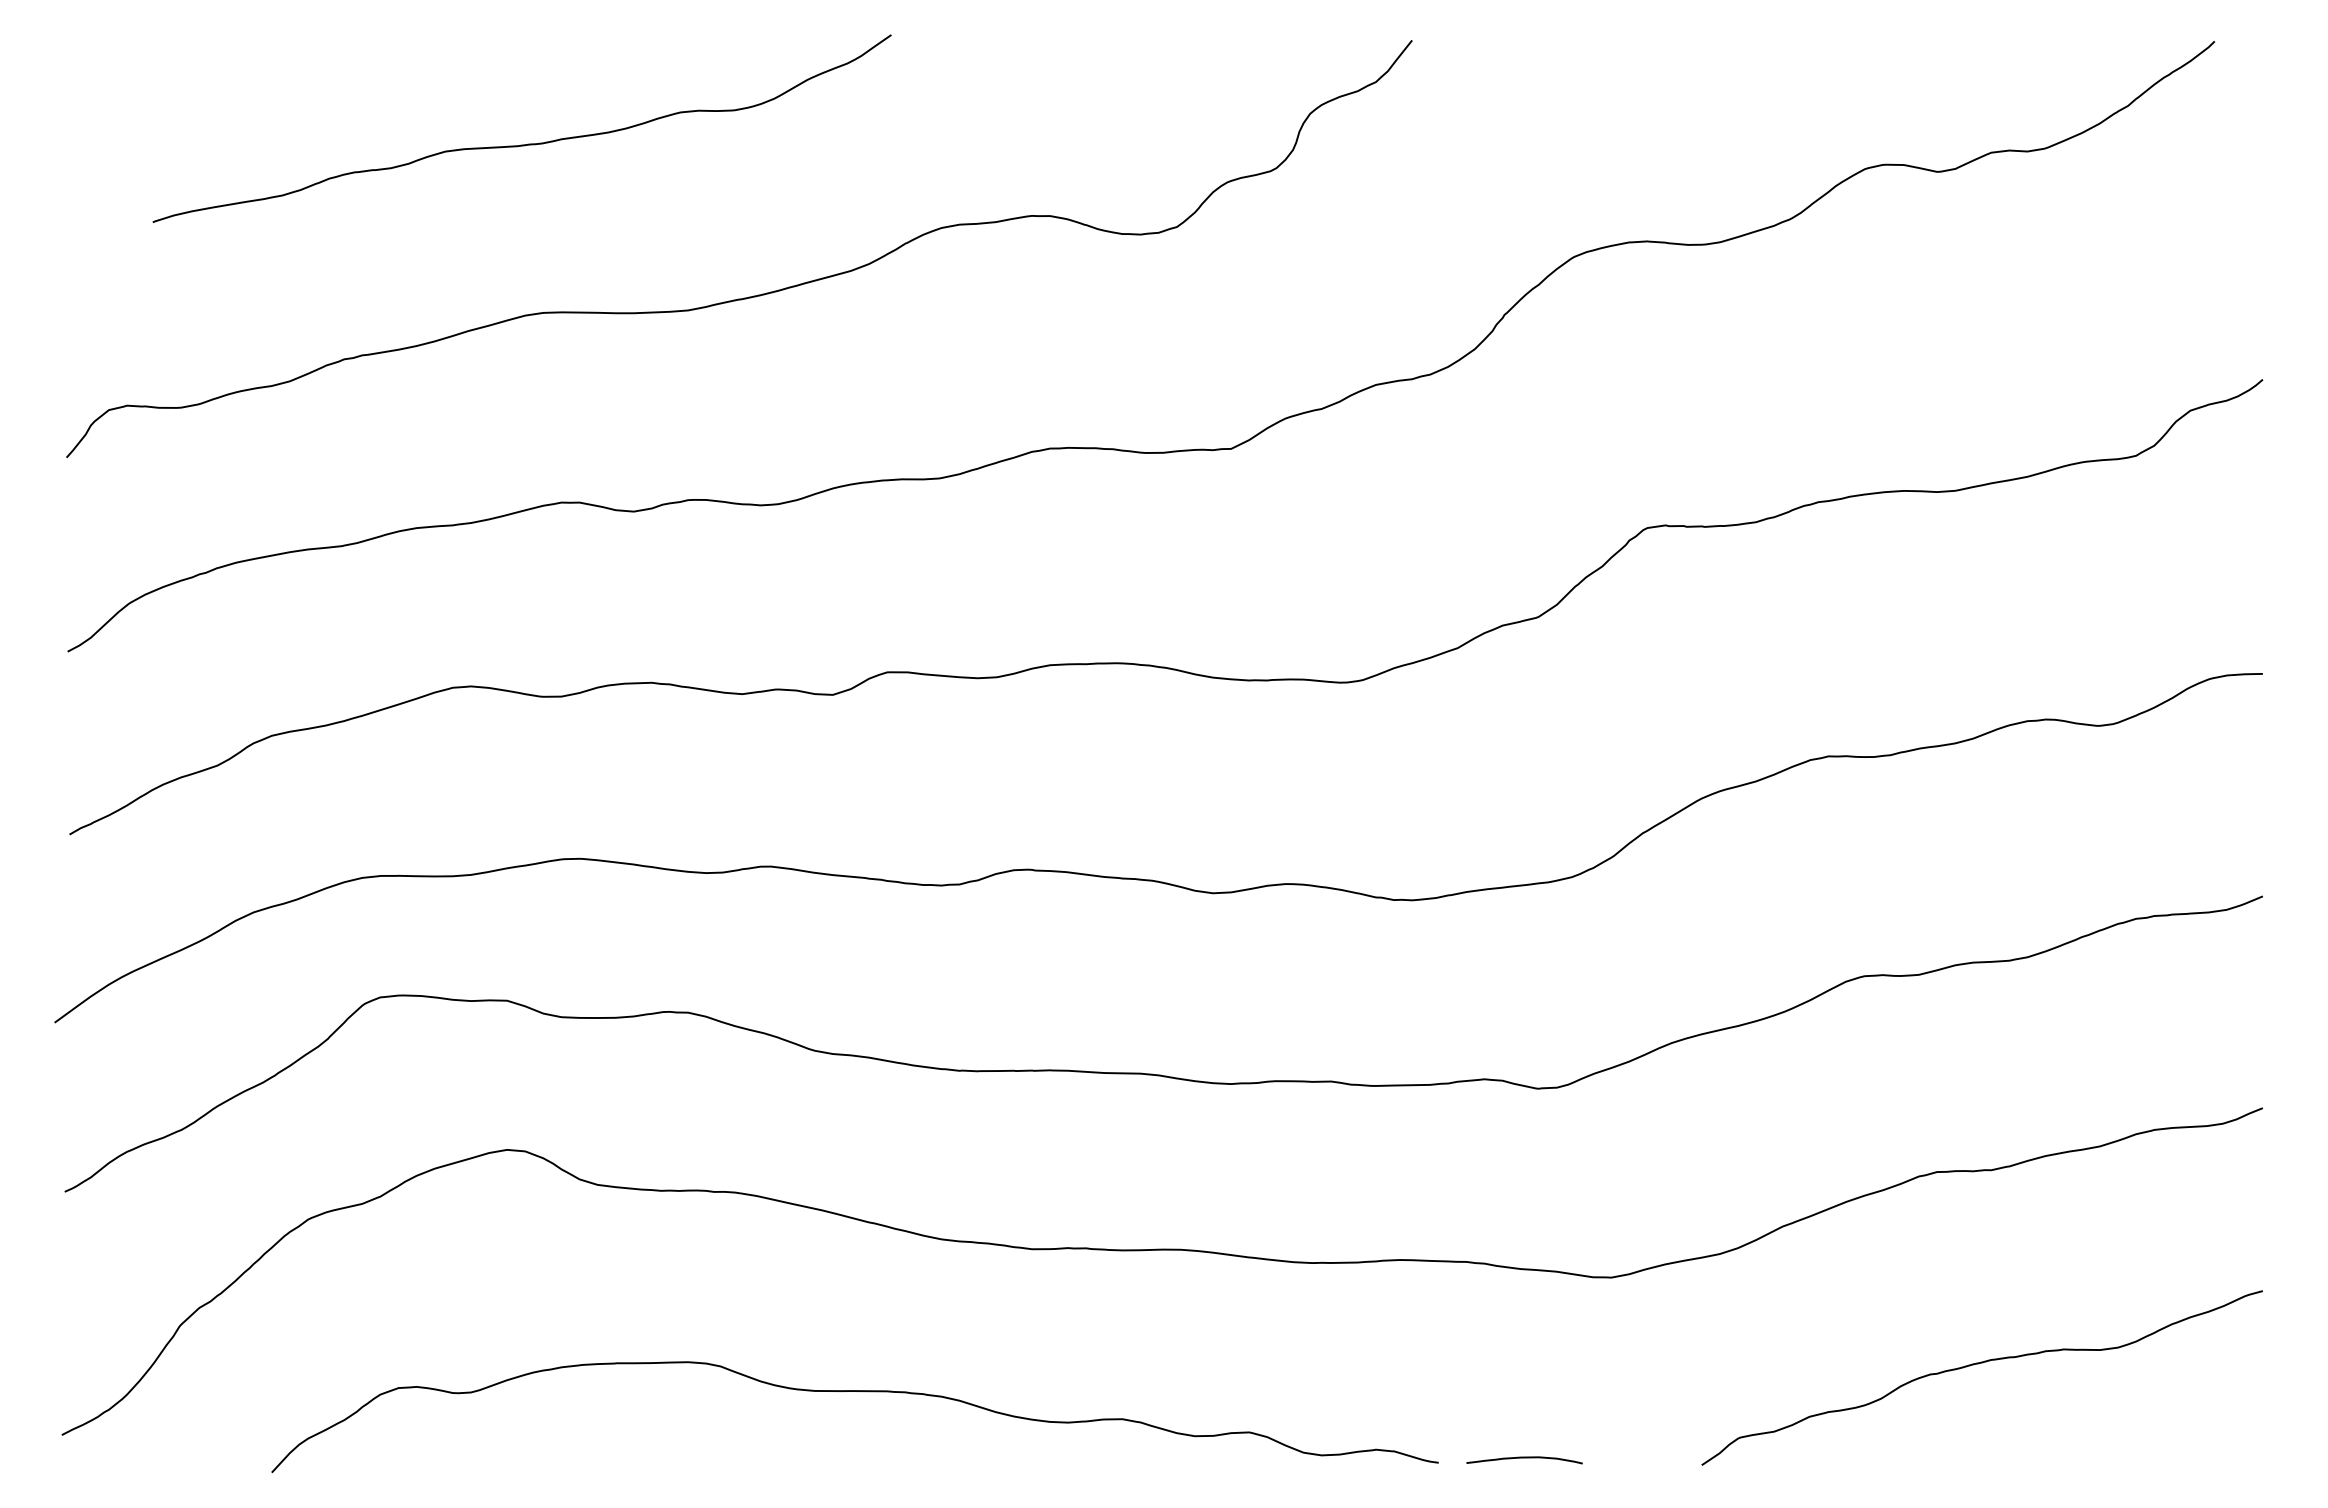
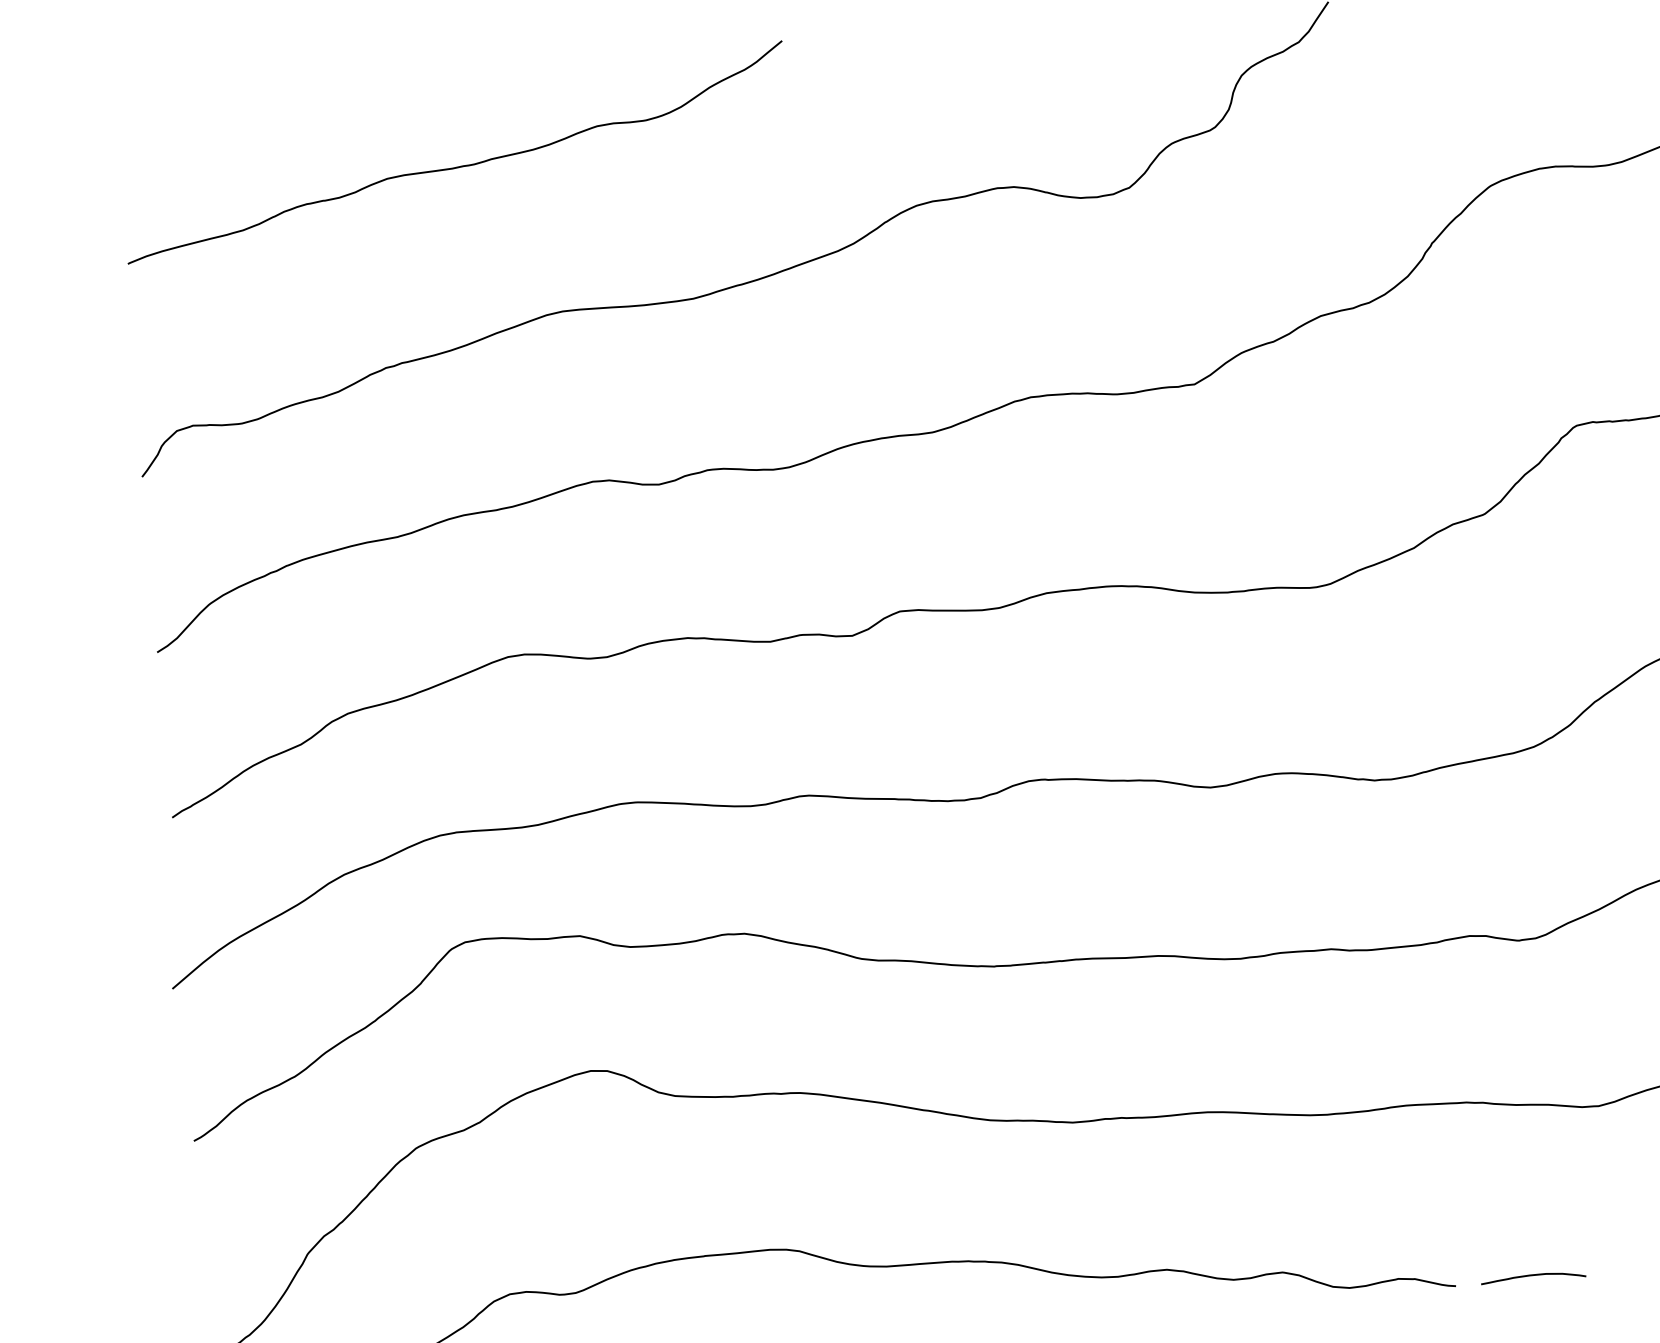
curve: (521, 144) -> (455, 166), moved

